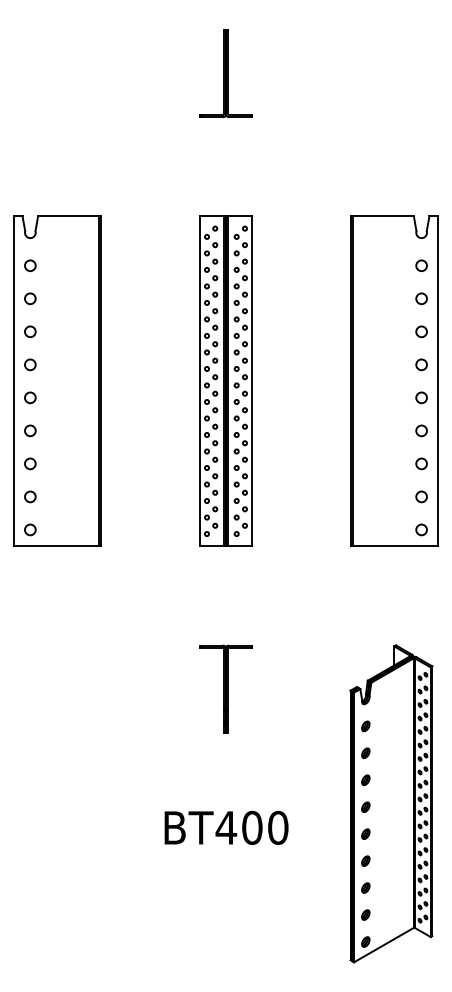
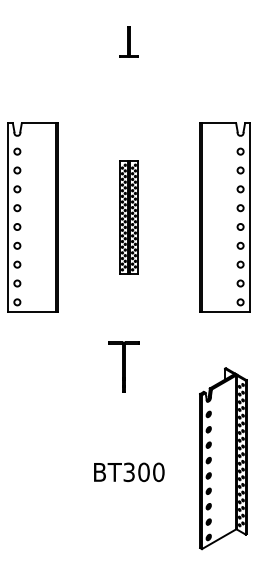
part: (225, 72) -> (128, 41), size x0.6
part: (225, 381) -> (128, 217), size x0.6
part: (225, 687) -> (123, 366), moved
text: (226, 828) -> (129, 472), BT400 -> BT300

